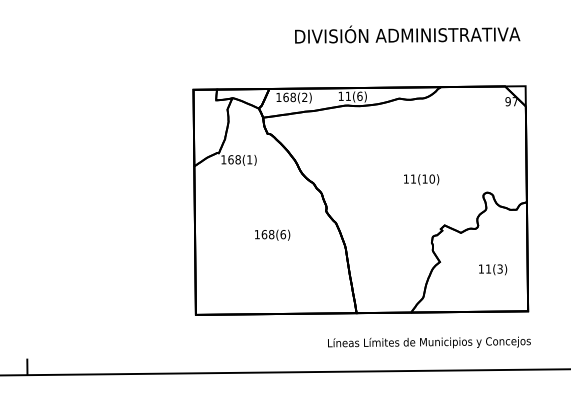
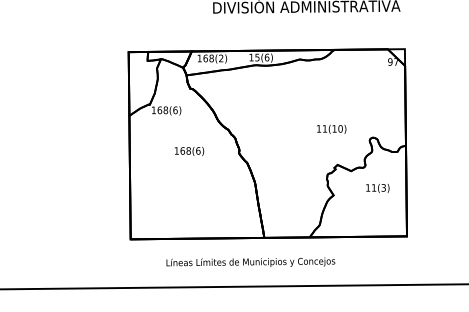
text: (347, 95) -> (256, 56), 11(6) -> 15(6)
text: (249, 159) -> (175, 110), 168(1) -> 168(6)
text: (421, 179) -> (331, 129), moved
text: (272, 234) -> (189, 150), moved
text: (493, 269) -> (378, 188), moved
text: (429, 342) -> (250, 262), moved

